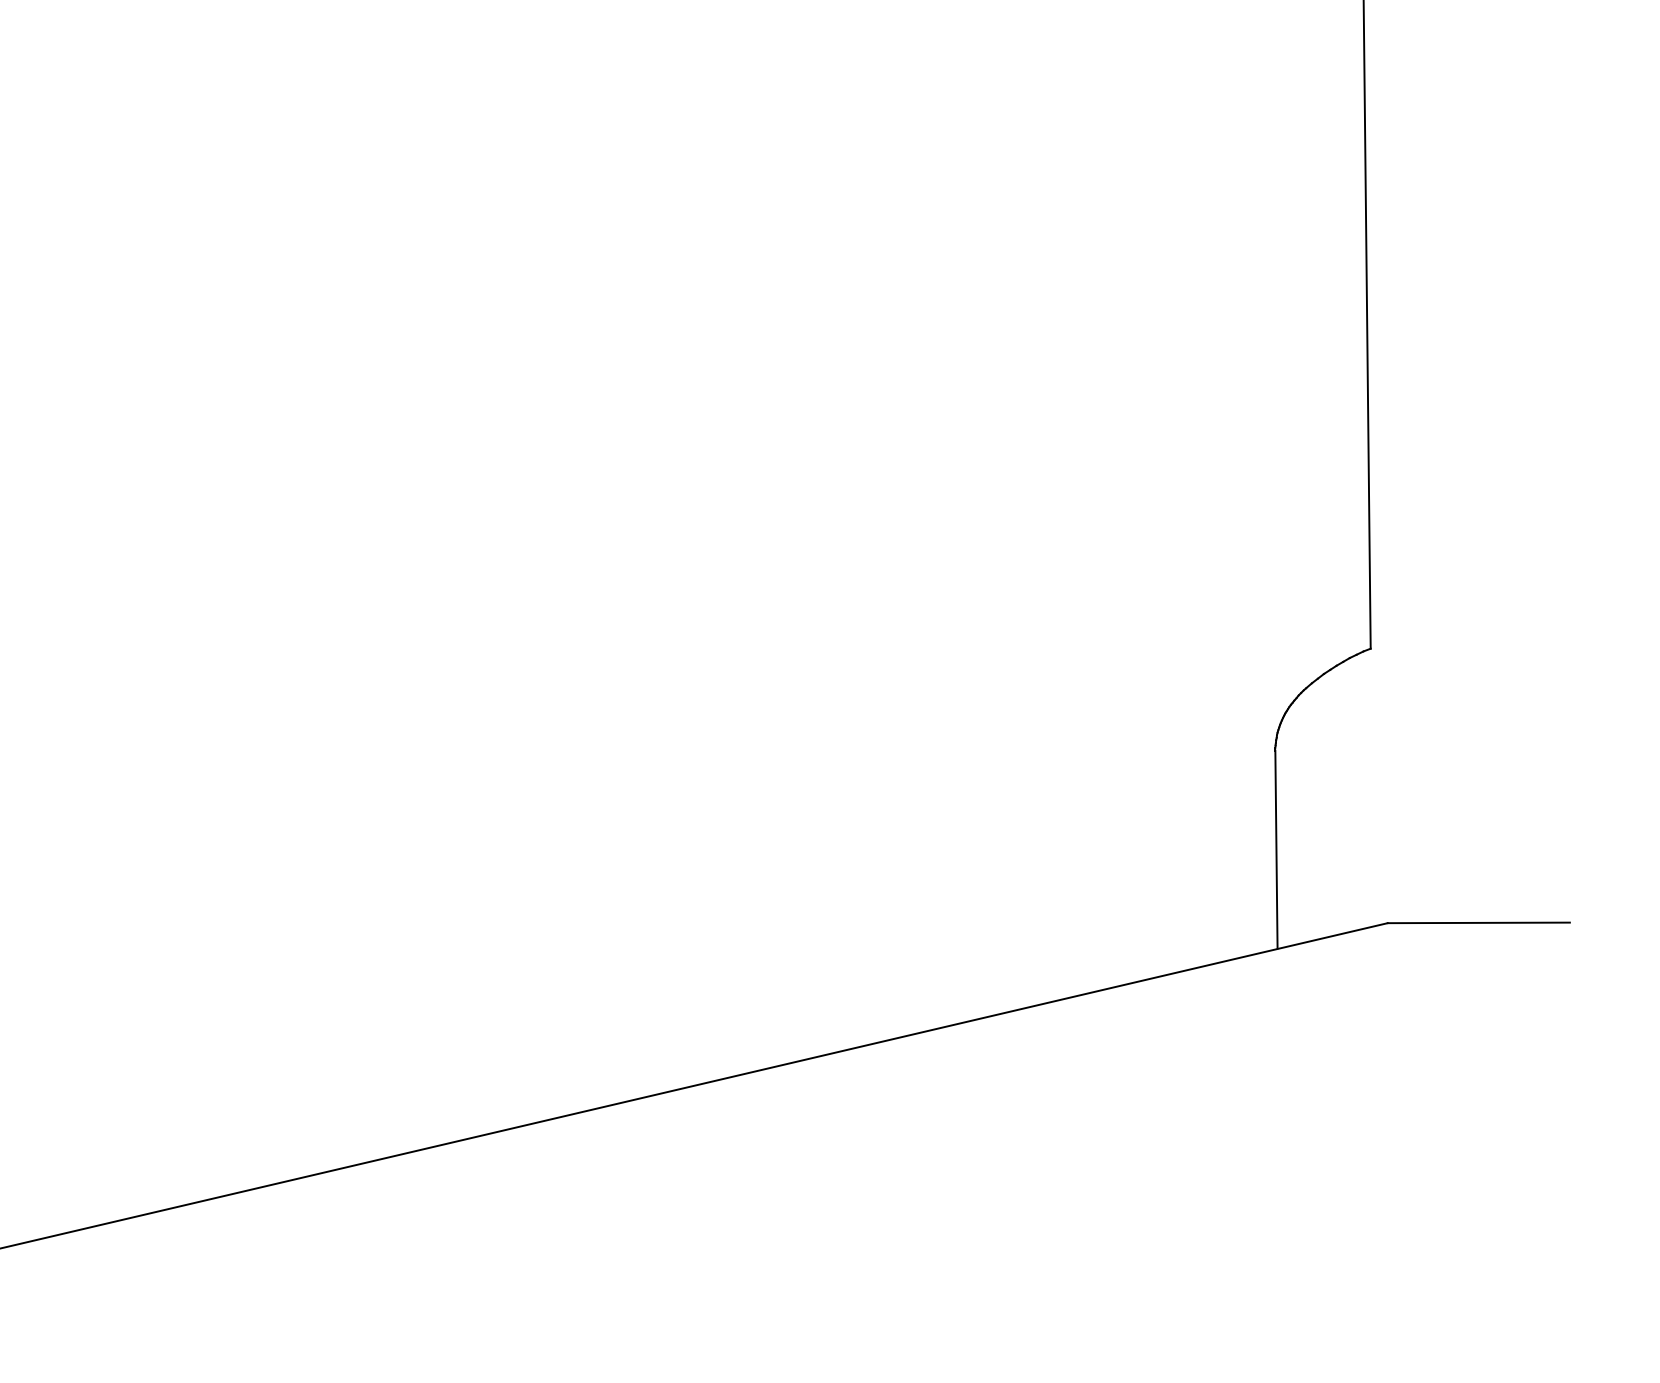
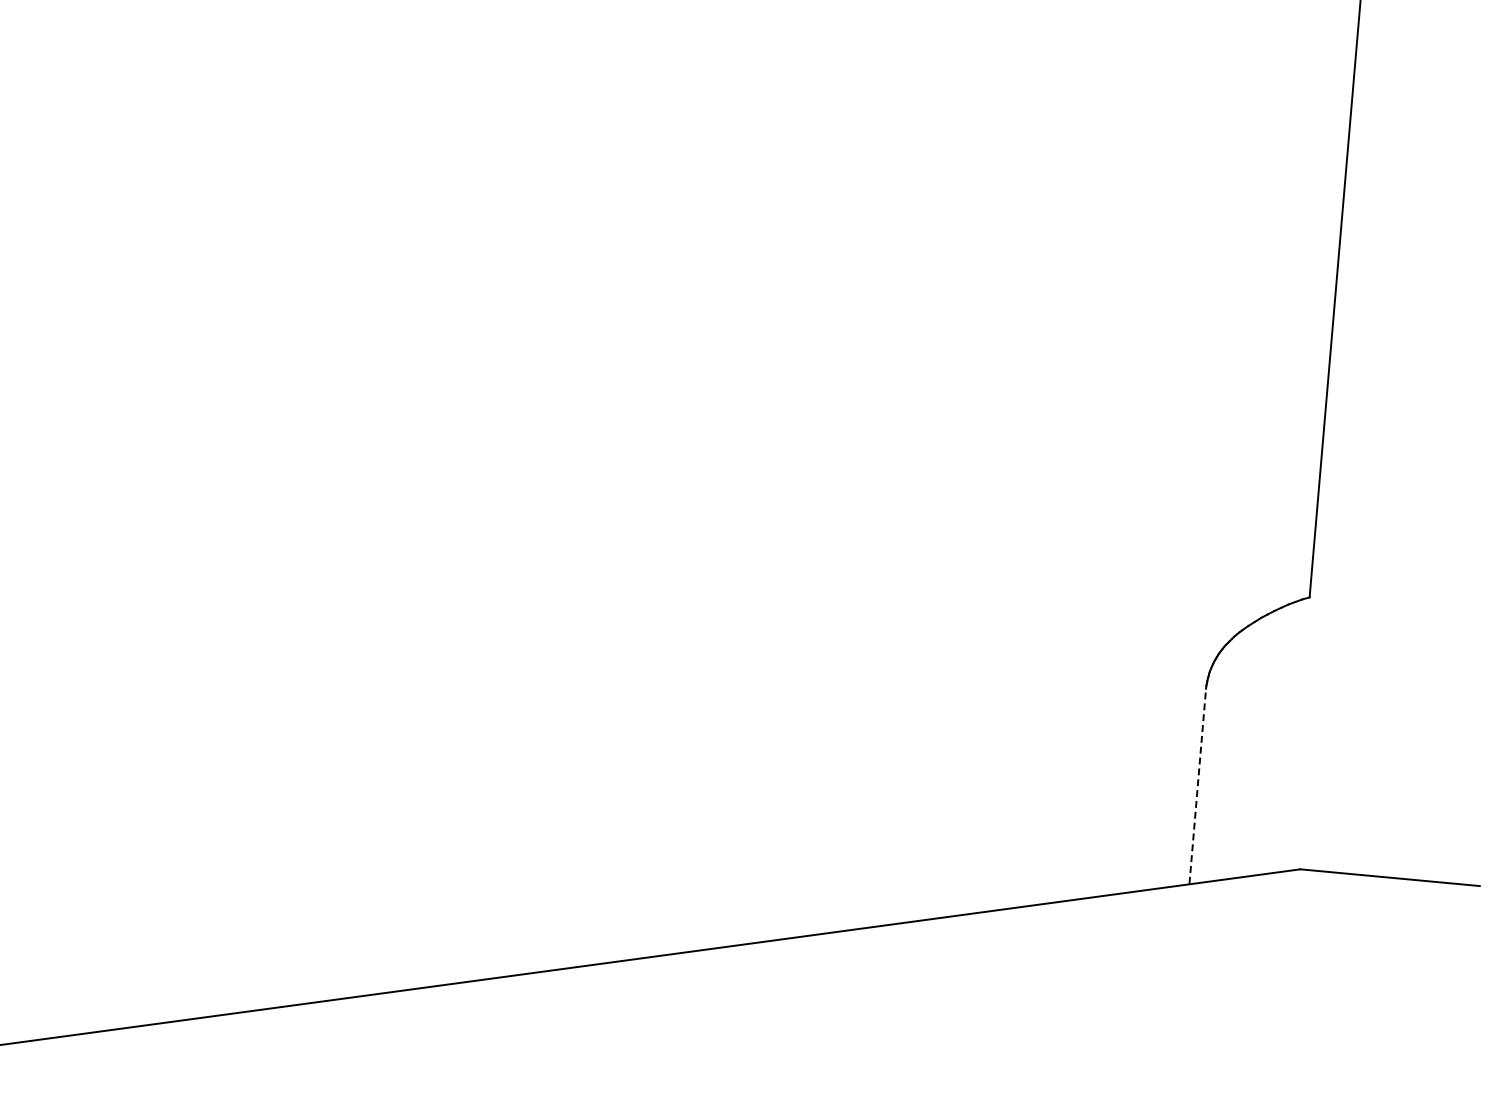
line: (1276, 849) -> (1197, 786), solid -> dashed

